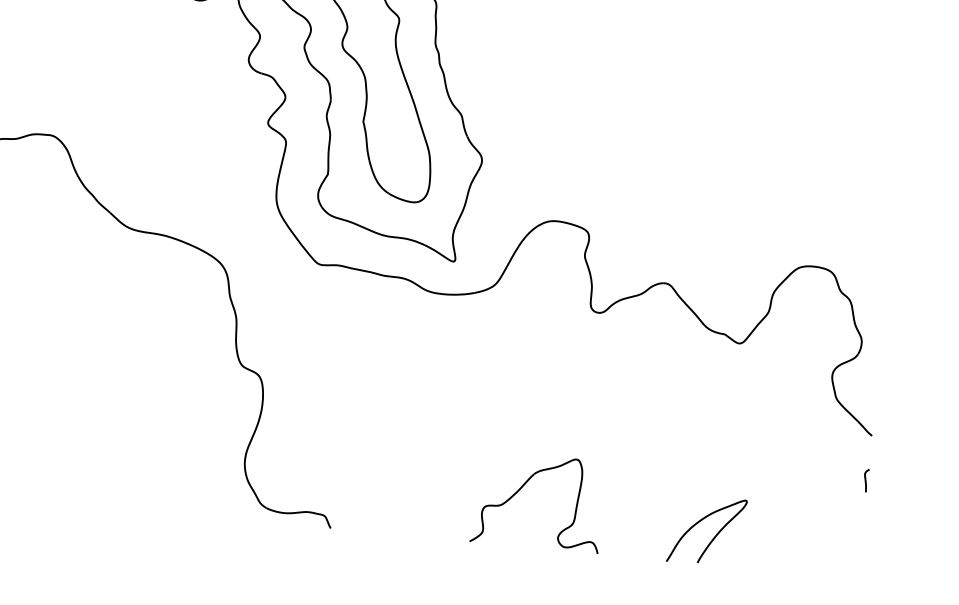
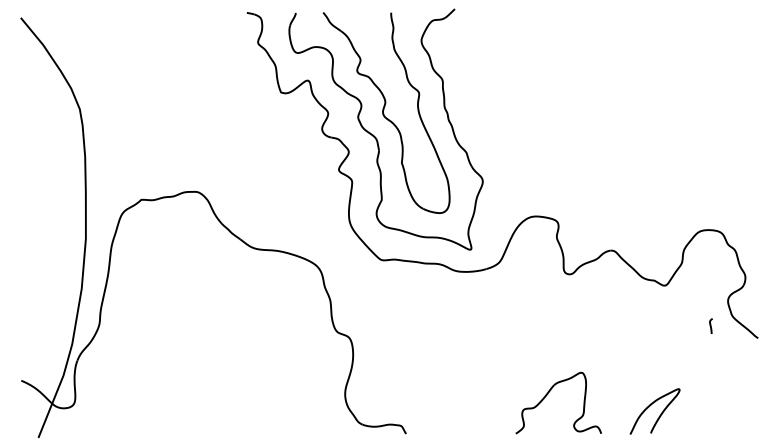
curve: (865, 479) -> (710, 325), moved
part: (524, 487) -> (548, 394), moved

